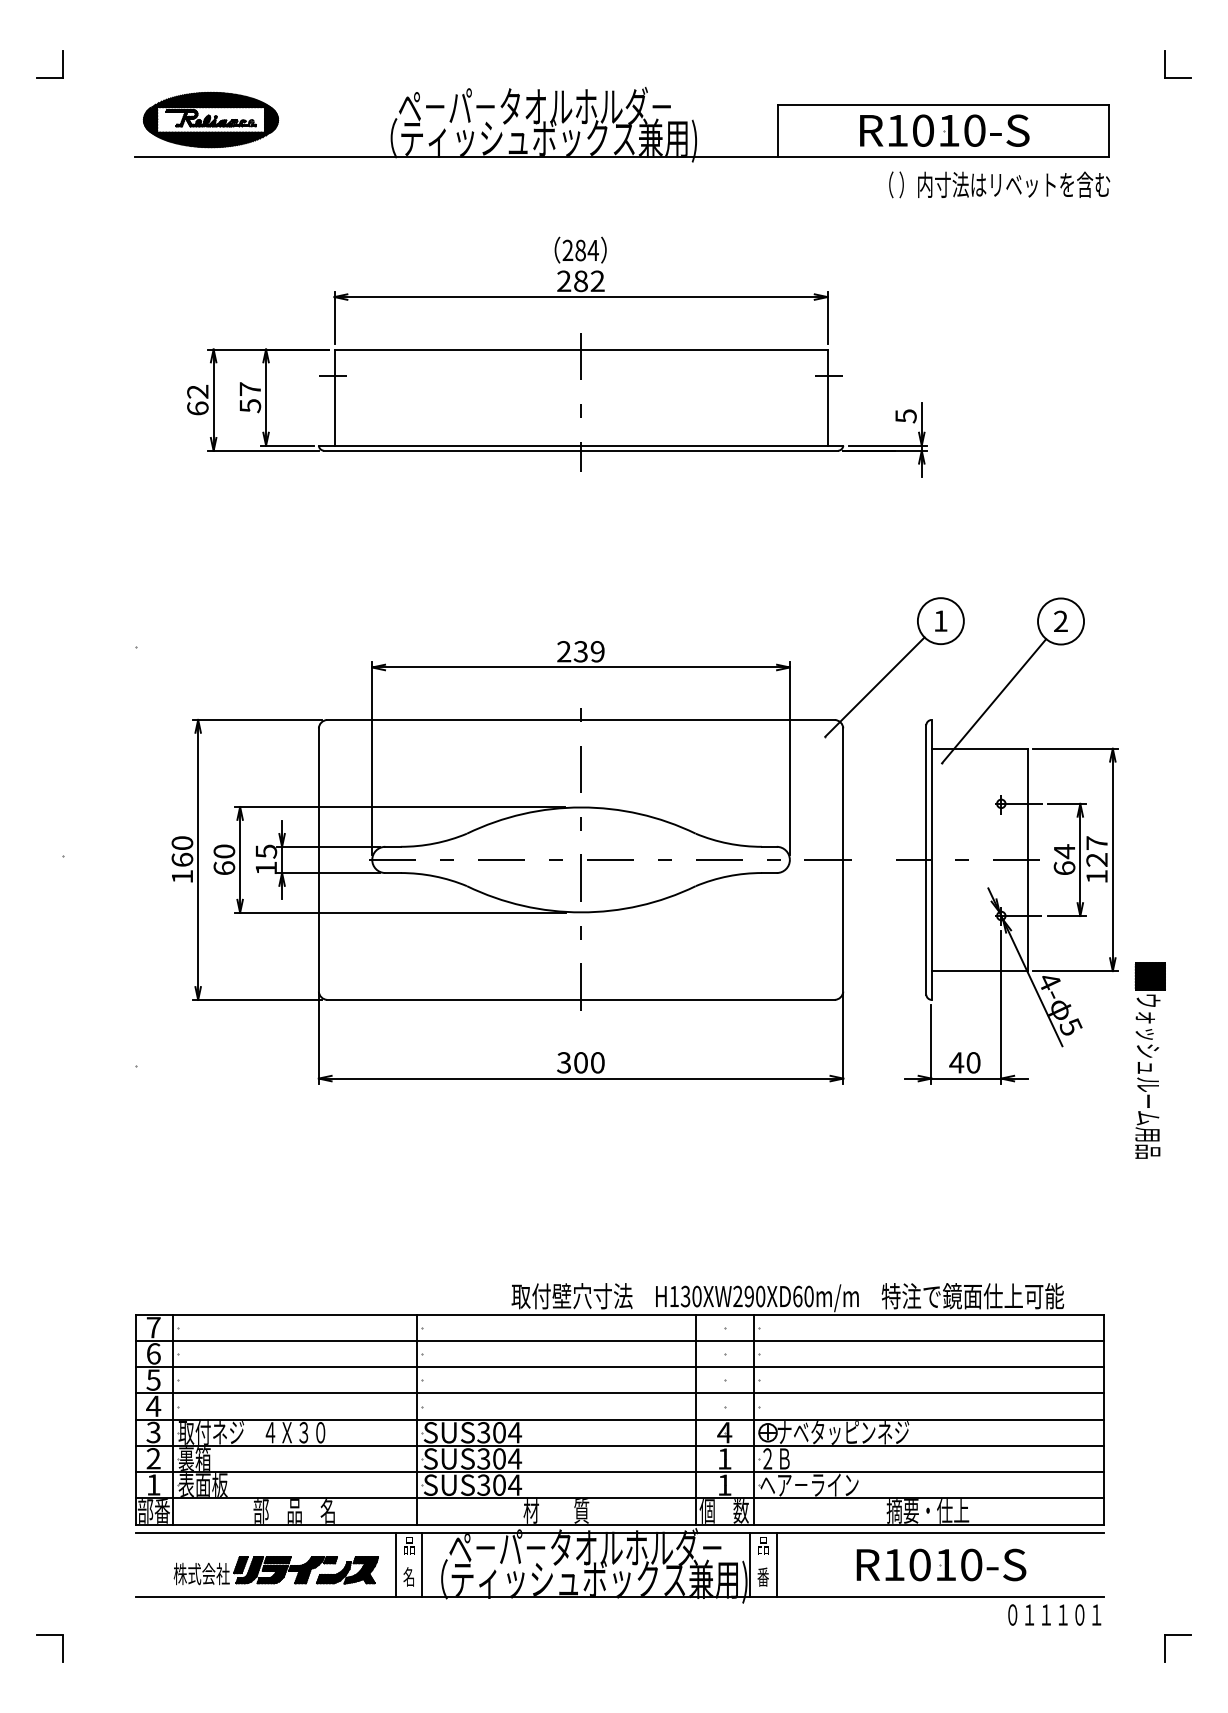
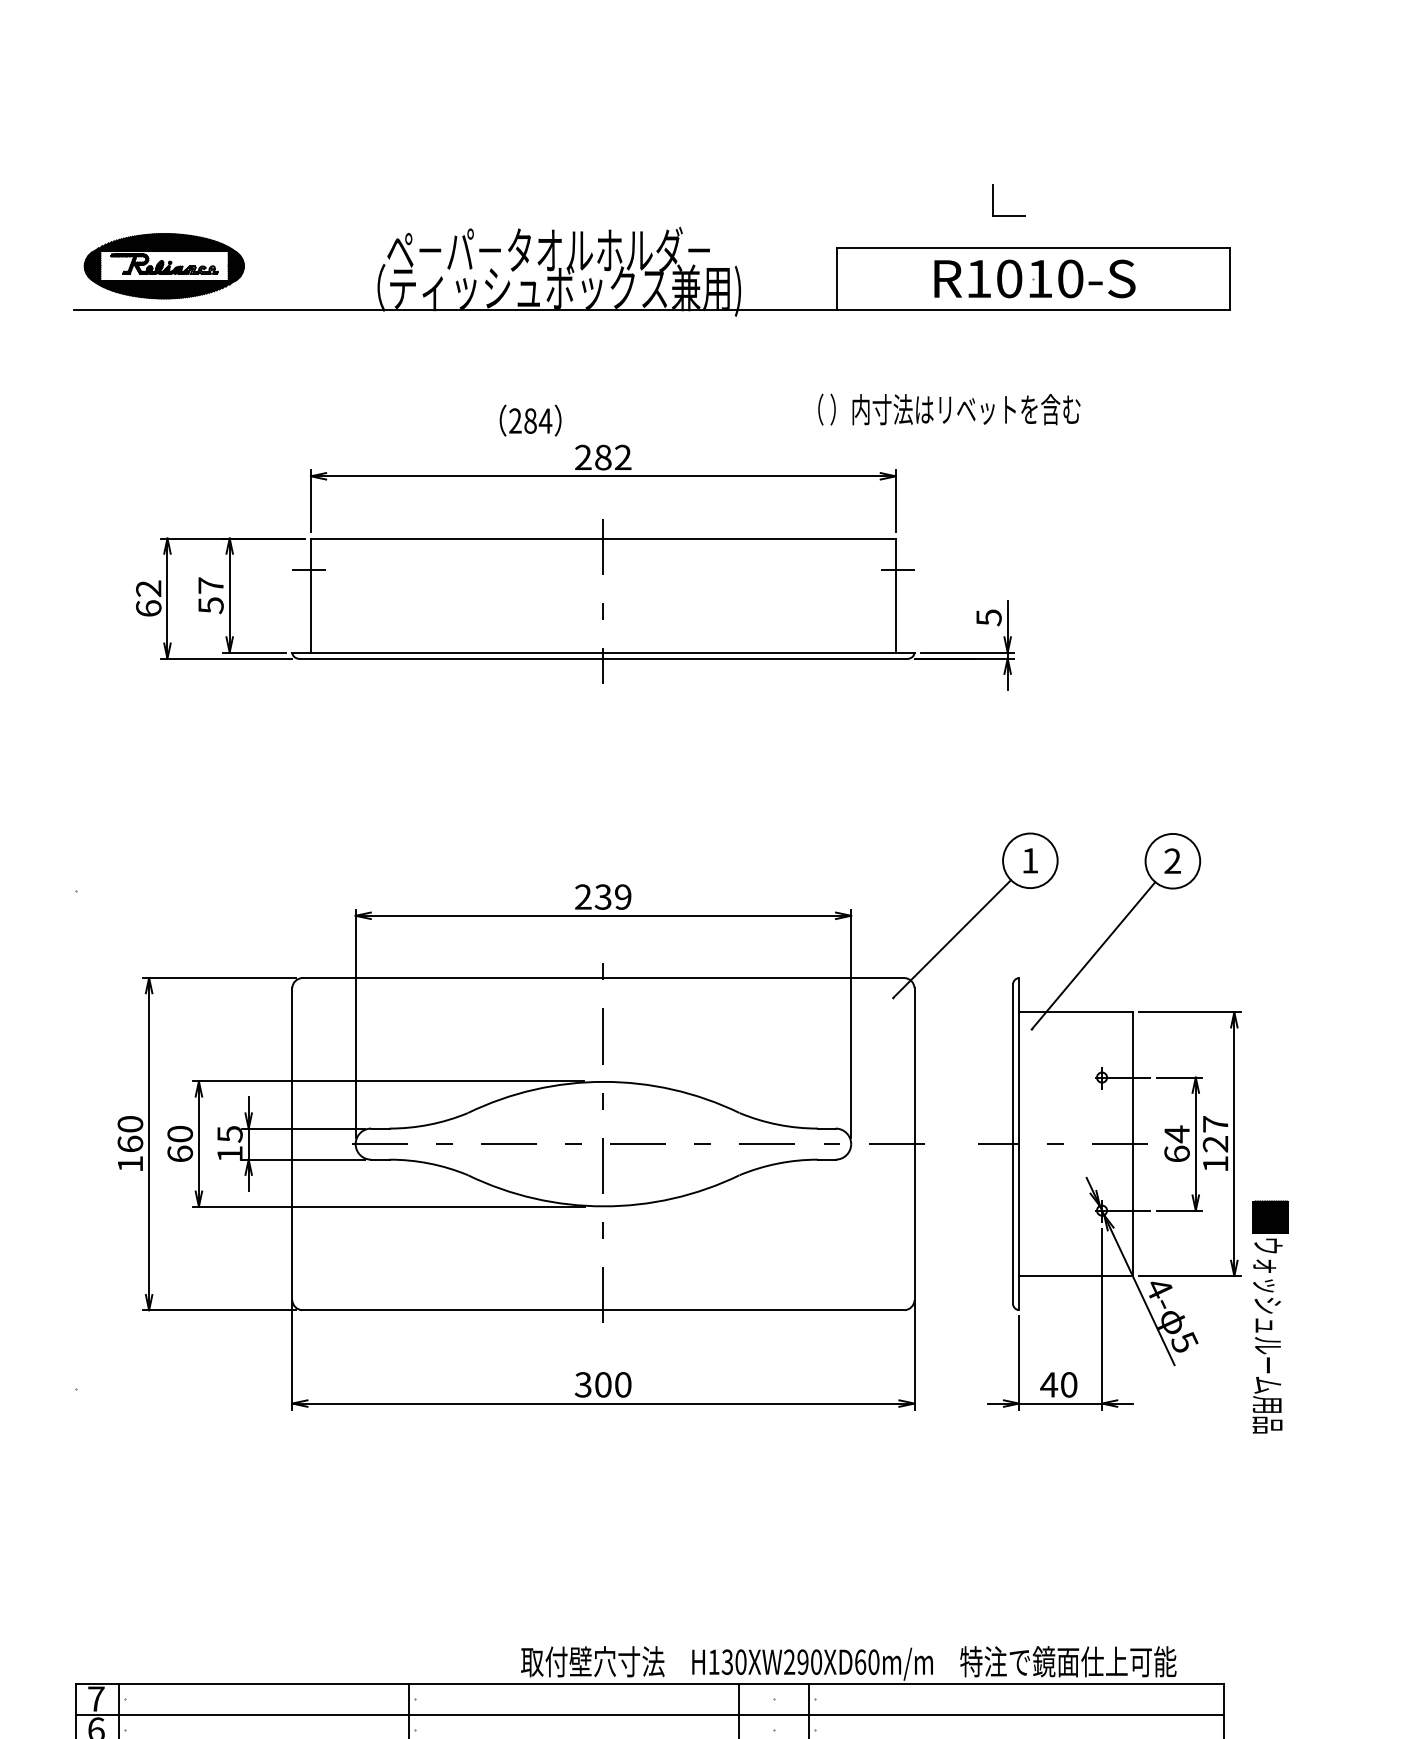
part: (1165, 64) -> (994, 200), moved
text: (999, 184) -> (949, 409), moved
text: (580, 249) -> (530, 419), moved
part: (1149, 1060) -> (1269, 1316), moved

